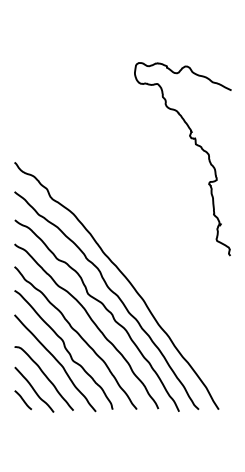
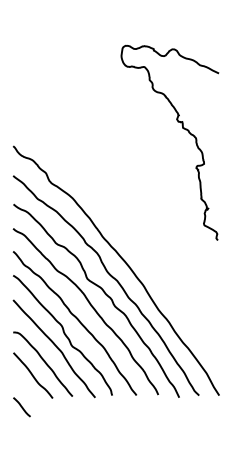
curve: (195, 145) -> (182, 129), moved
line: (22, 400) -> (21, 407), moved

